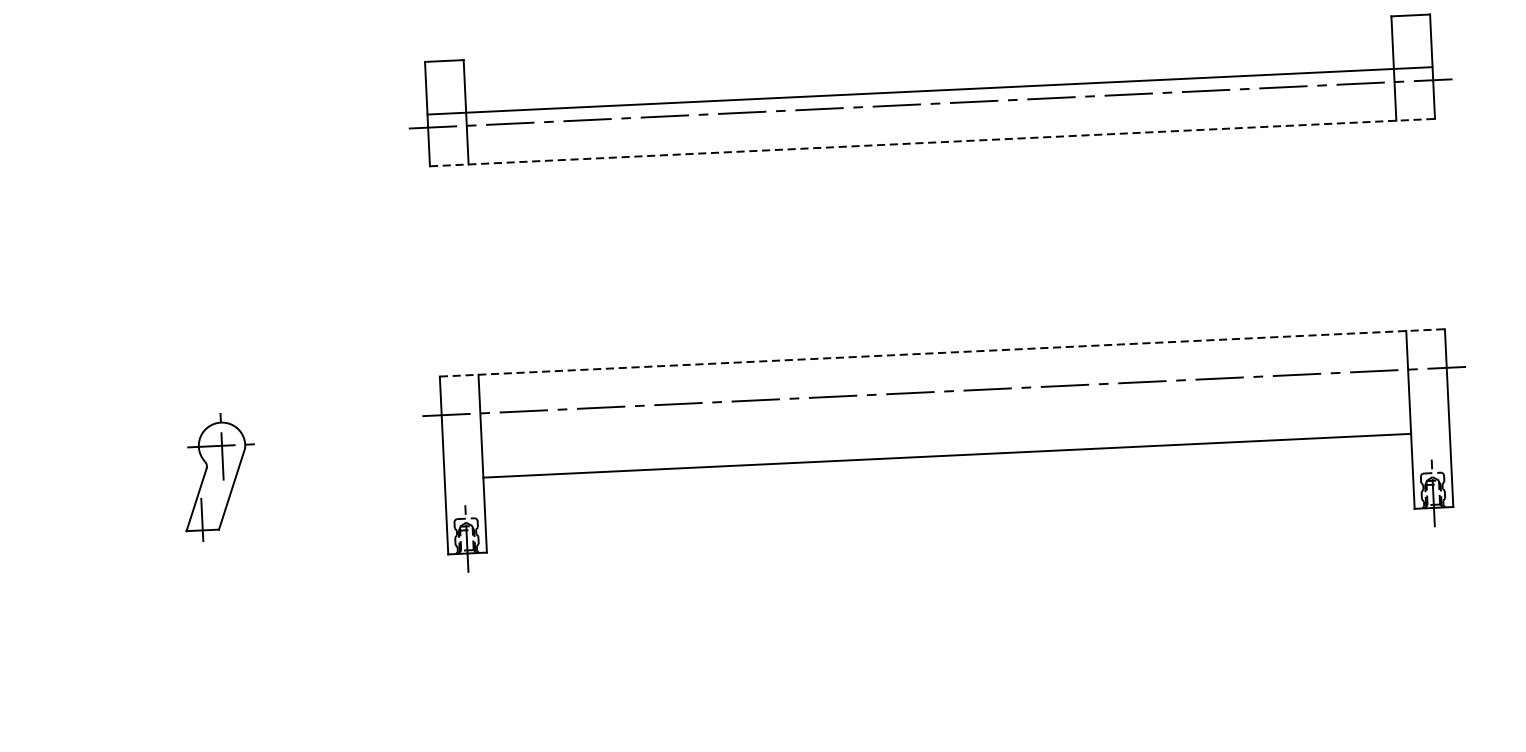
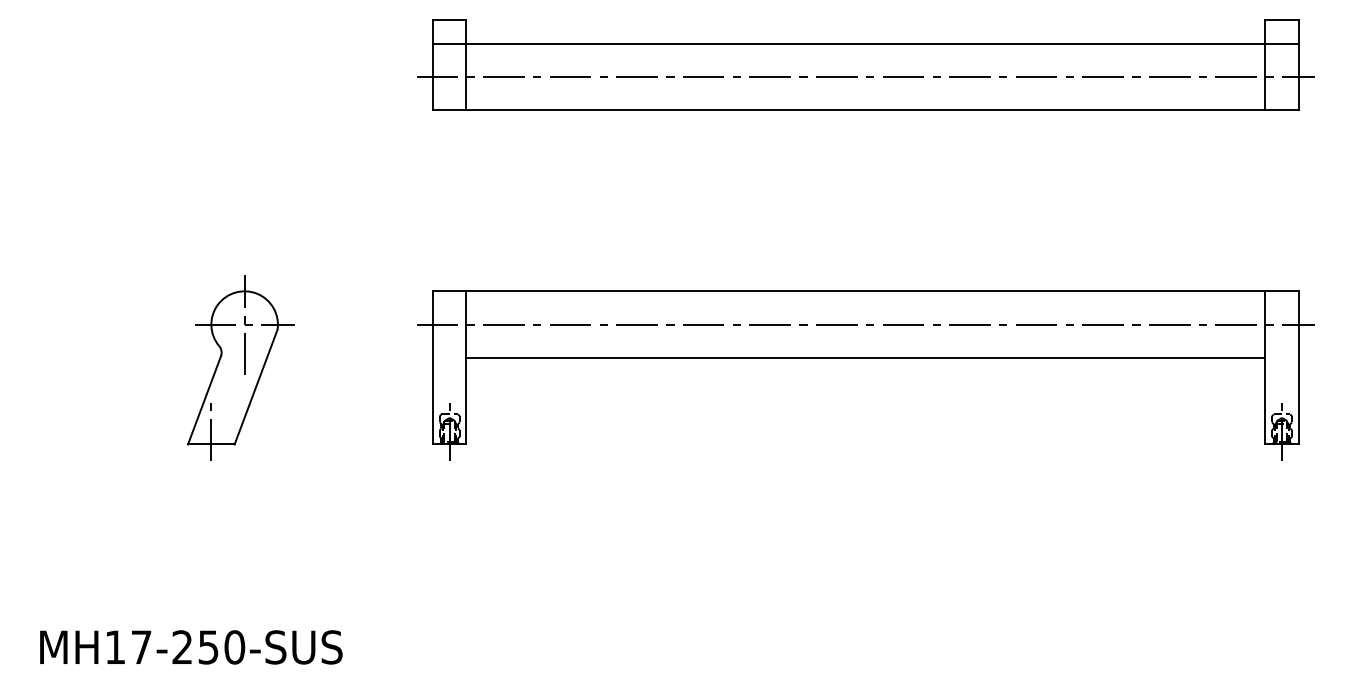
line: (929, 90) -> (865, 43), moved
line: (932, 142) -> (865, 110), dashed -> solid
line: (941, 353) -> (865, 291), dashed -> solid
line: (946, 455) -> (865, 357), moved
part: (220, 475) -> (240, 367), size x1.67

